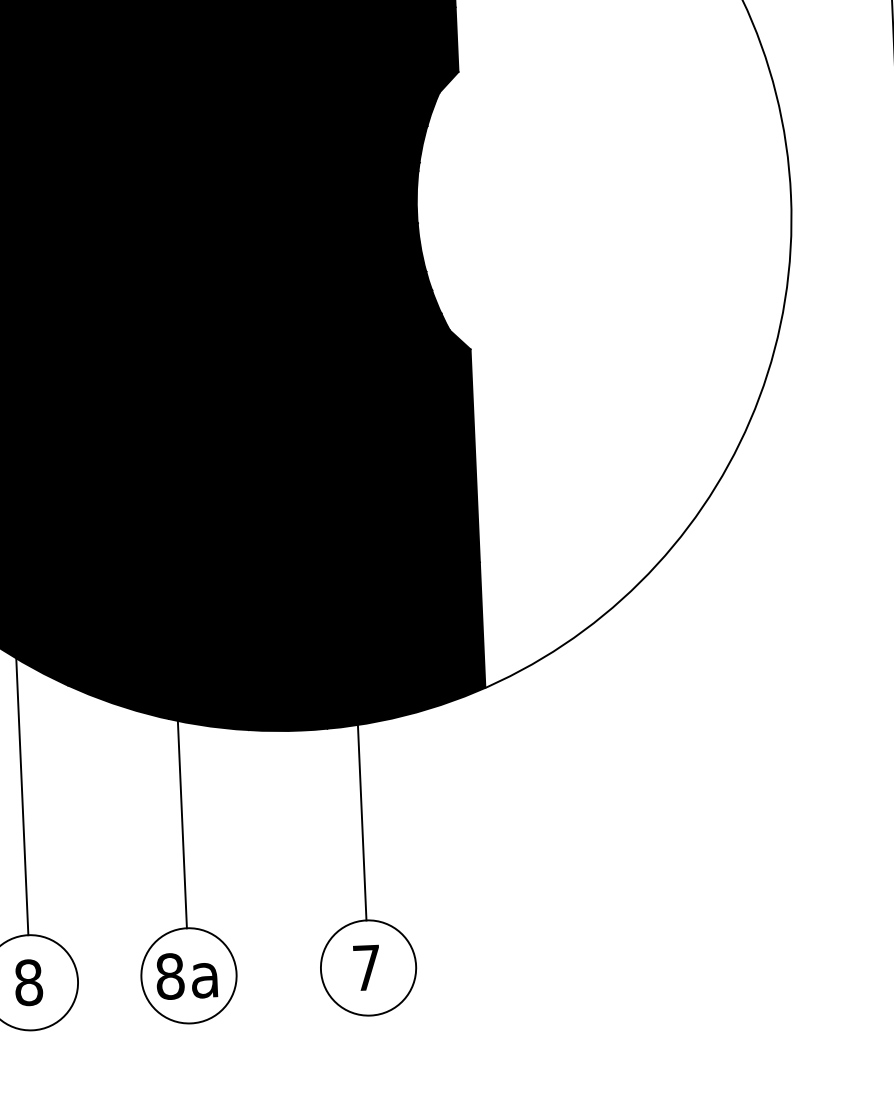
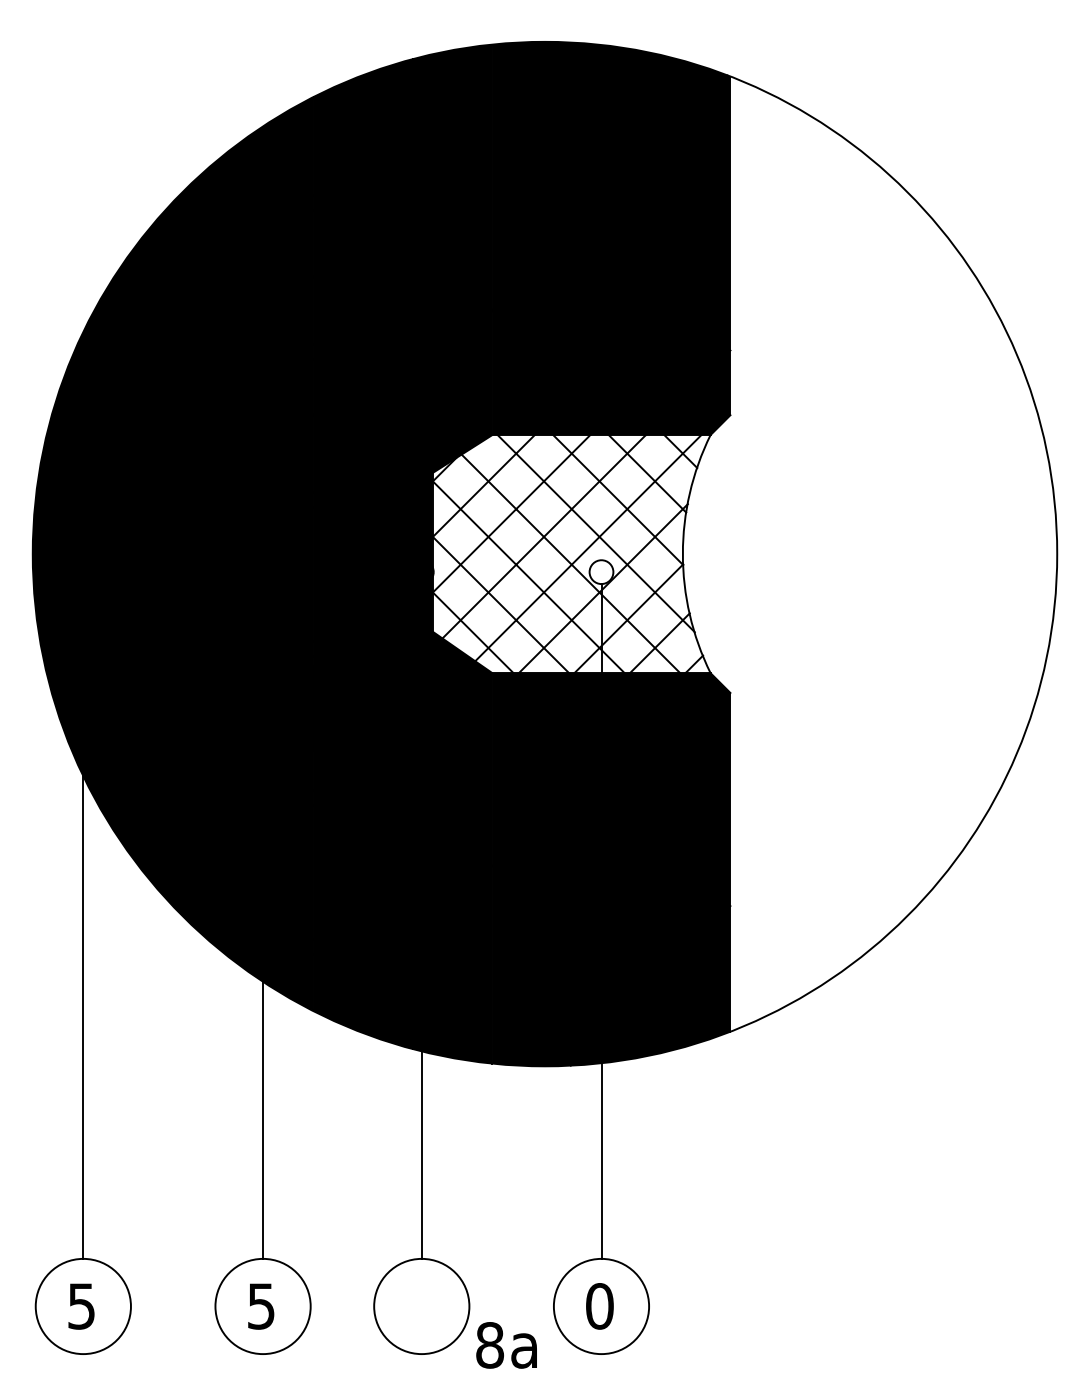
fill: (305, 218) -> (571, 554), removed
text: (366, 968) -> (599, 1306), 7 -> 0
text: (186, 975) -> (506, 1345), moved
text: (28, 982) -> (261, 1306), 8 -> 5

